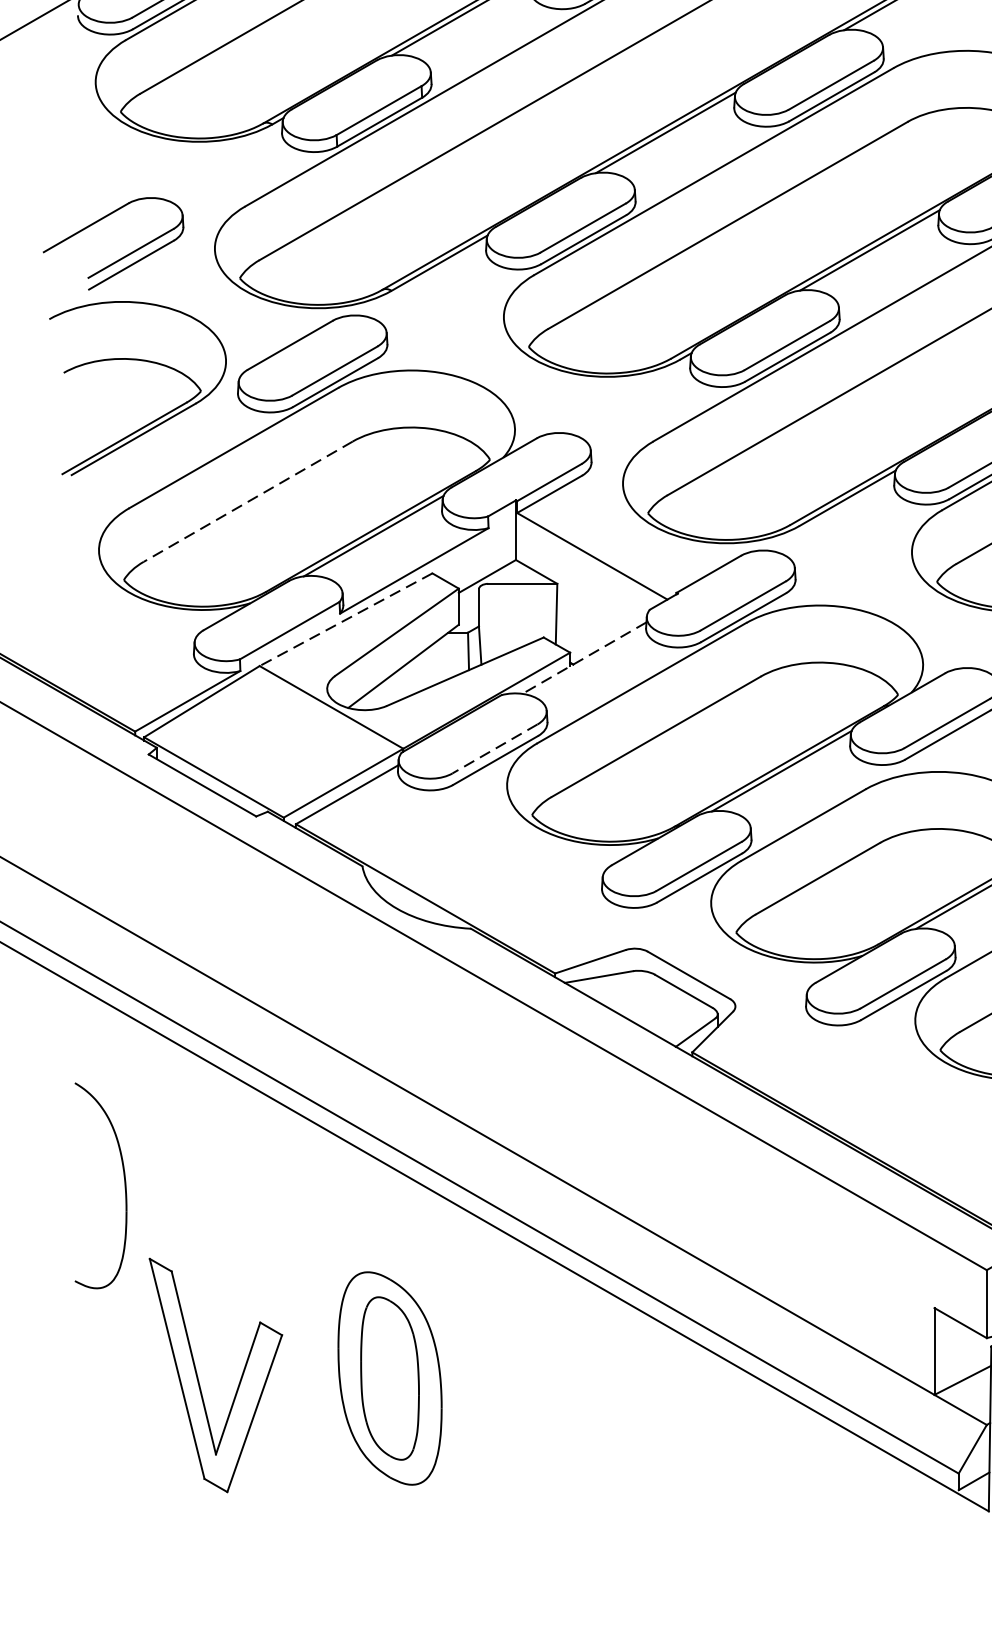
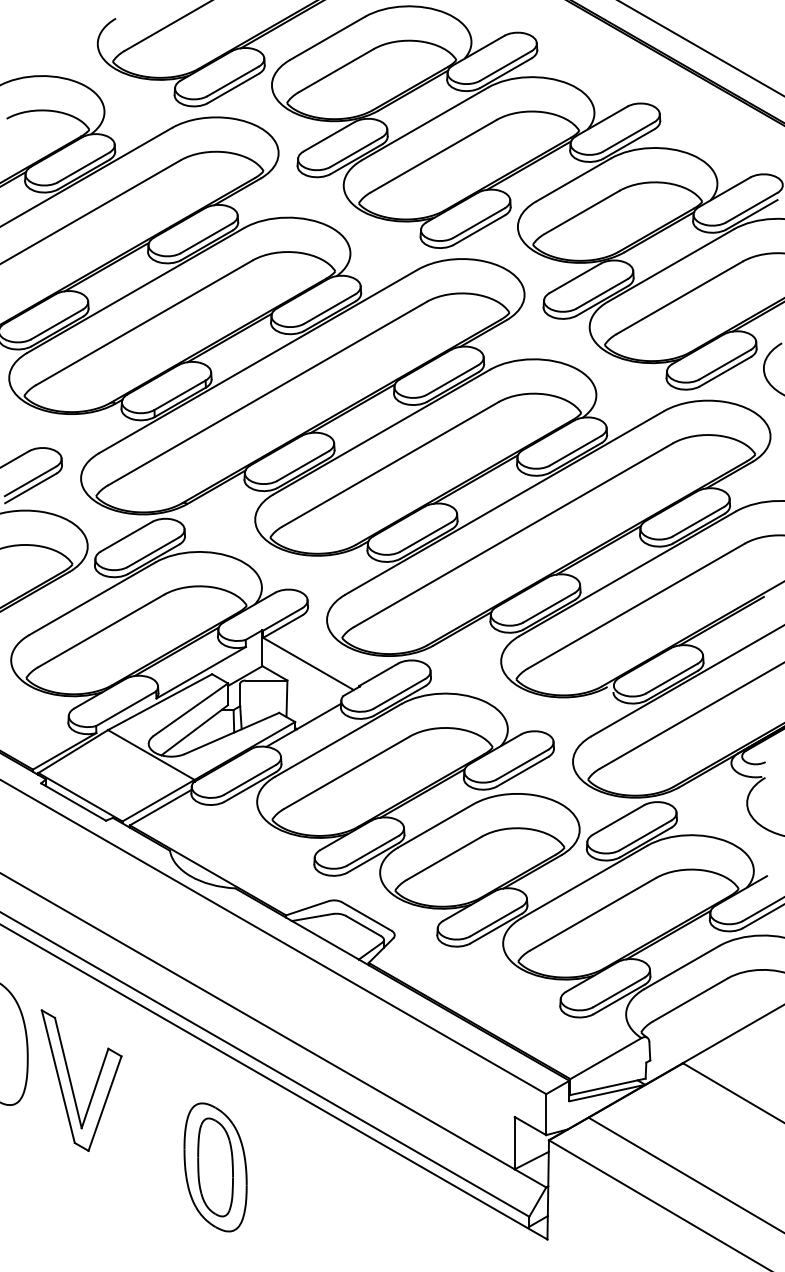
line: (248, 502) -> (101, 631), dashed -> solid
line: (345, 620) -> (159, 702), dashed -> solid
line: (584, 658) -> (303, 725), dashed -> solid
line: (494, 749) -> (249, 780), dashed -> solid
part: (199, 1375) -> (71, 1080), moved
part: (389, 1378) -> (215, 1167), moved

